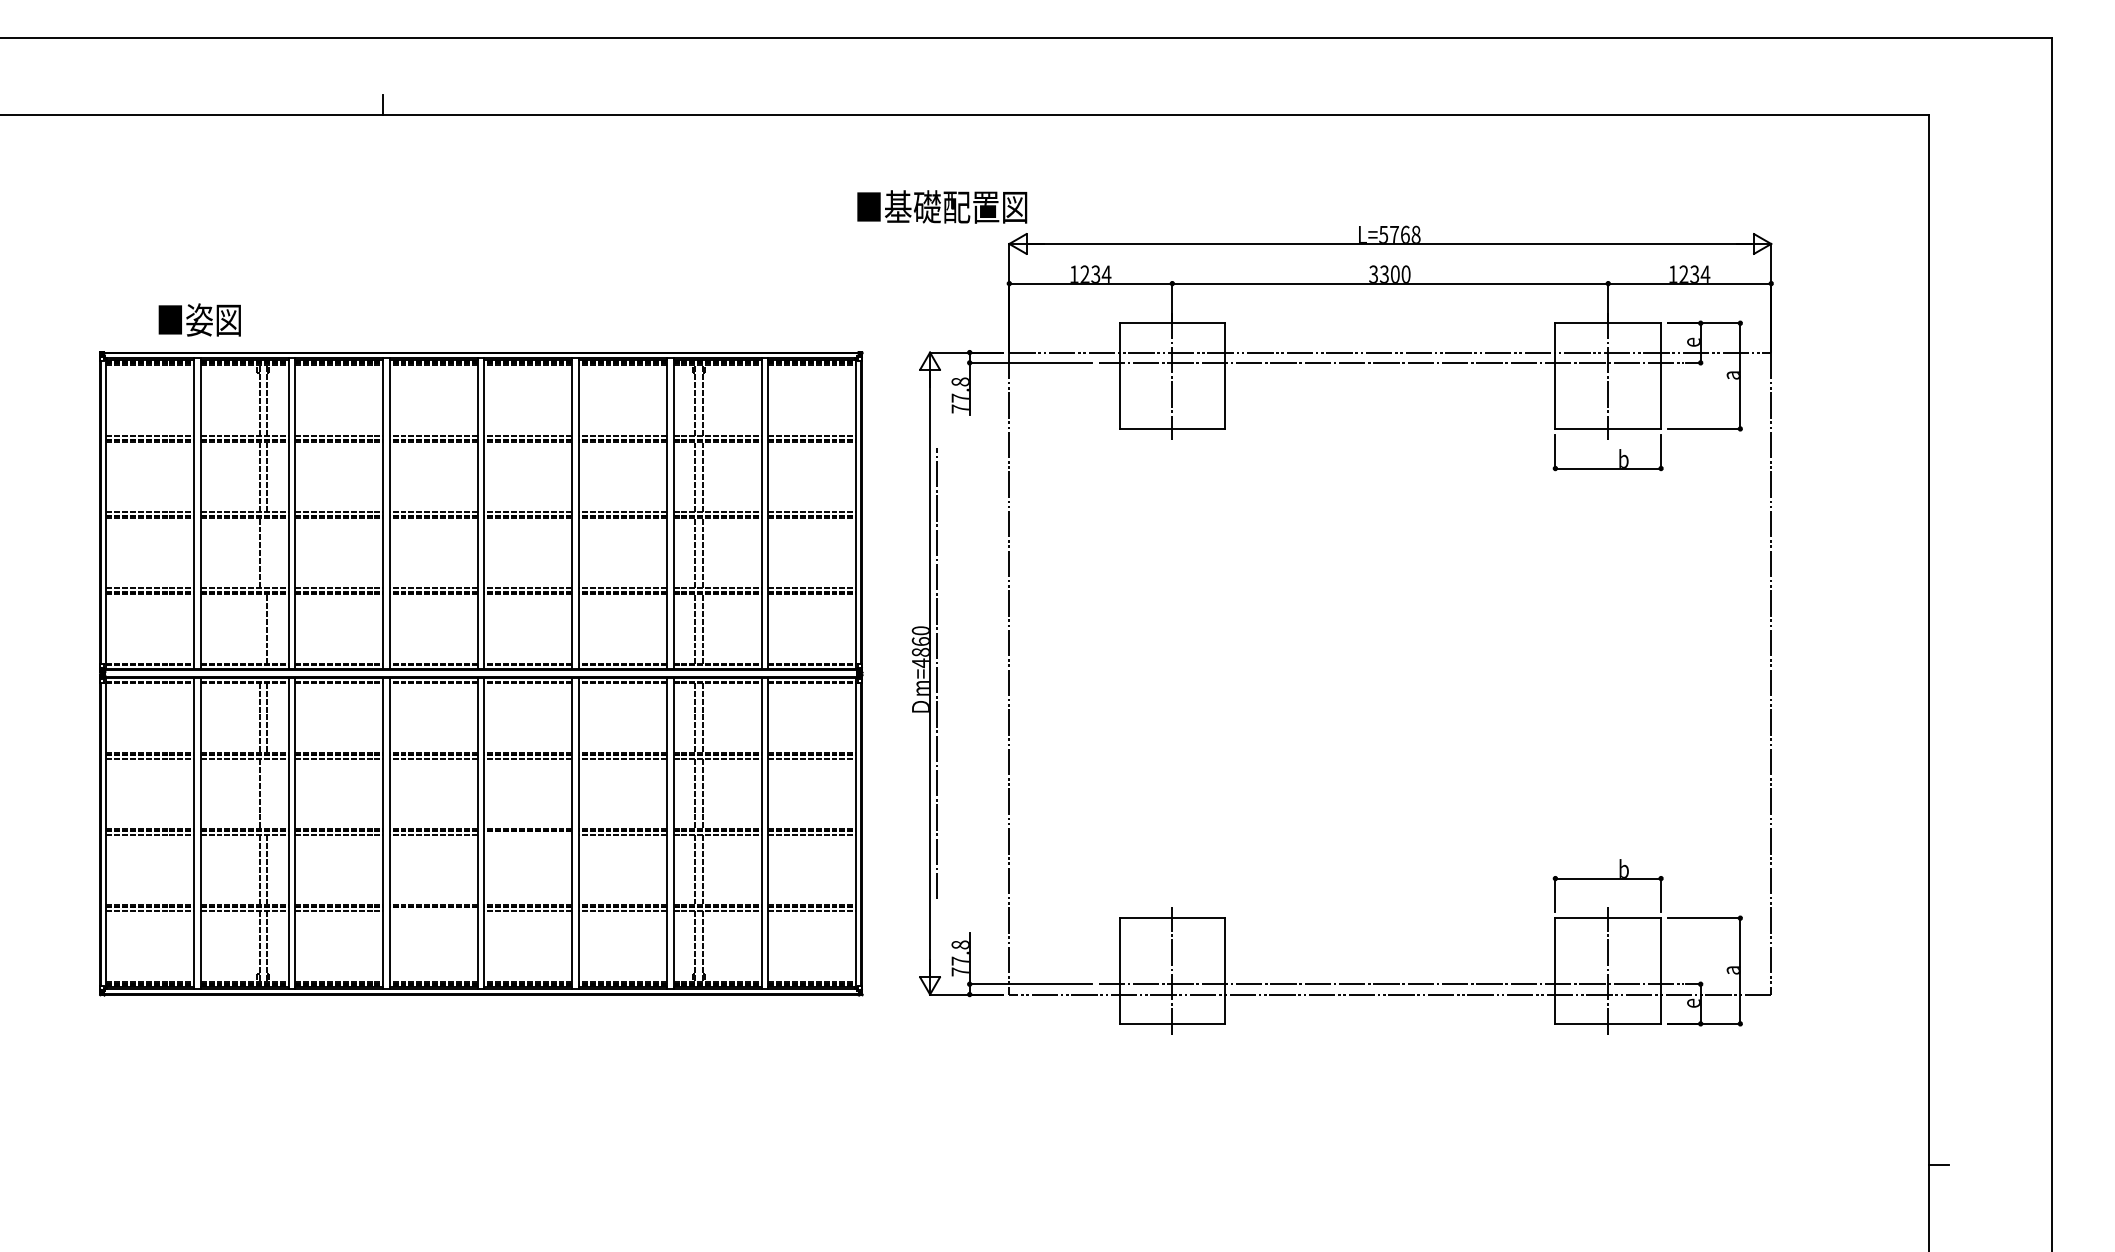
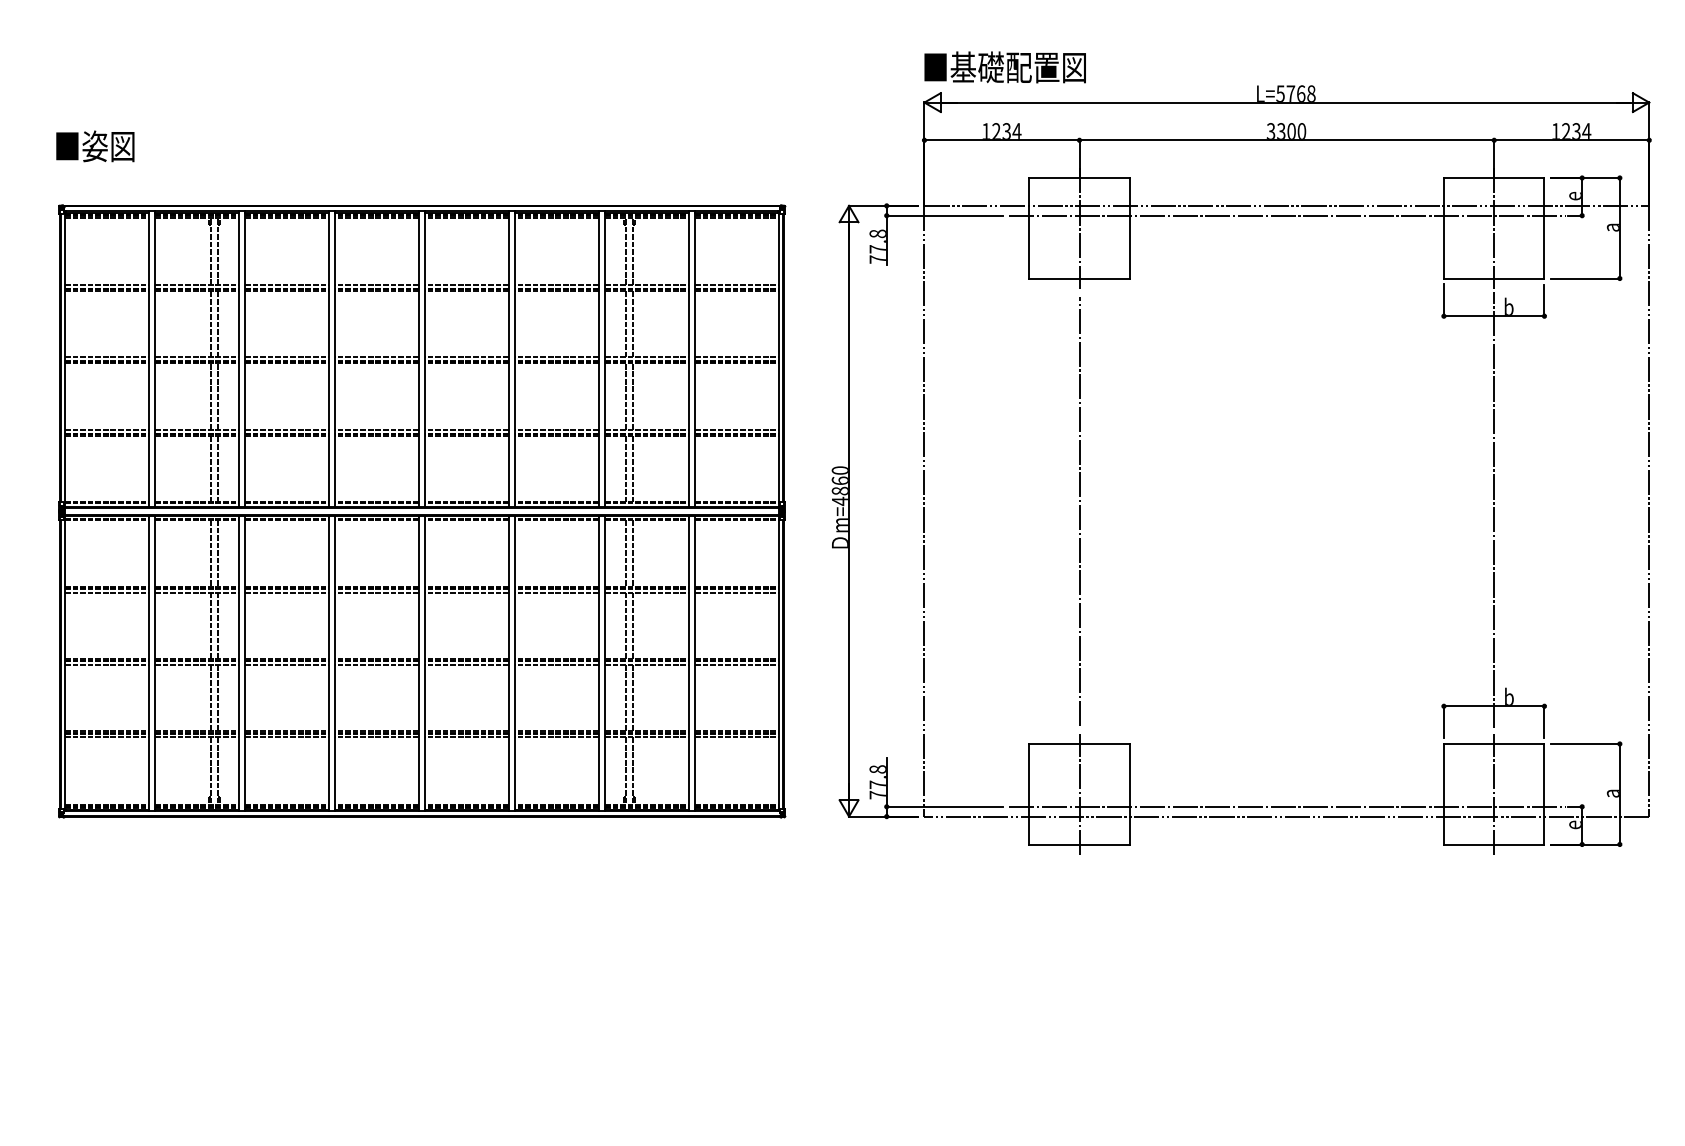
text: (942, 206) -> (1005, 66), moved
text: (199, 319) -> (95, 145), moved
line: (266, 552) -> (217, 396), added
line: (259, 629) -> (211, 469), added
line: (1608, 672) -> (1494, 510), added
line: (936, 673) -> (1078, 511), moved
line: (266, 793) -> (217, 625), added
line: (528, 835) -> (467, 665), added
line: (433, 911) -> (376, 737), added

